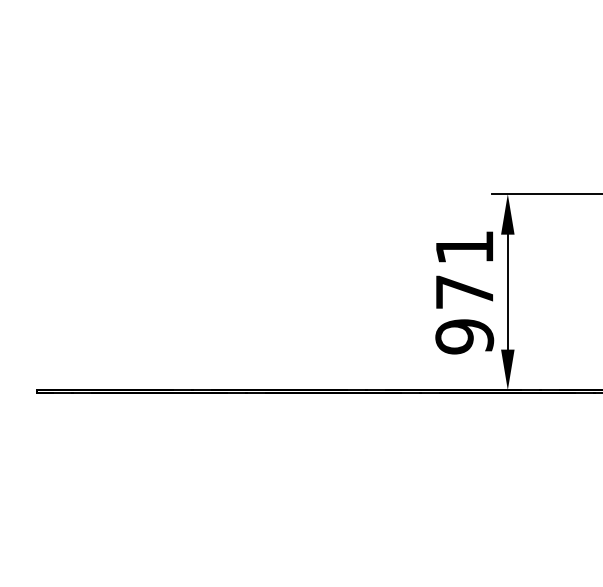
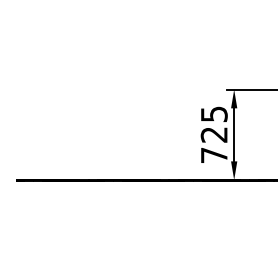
text: (462, 291) -> (213, 134), 971 -> 725

